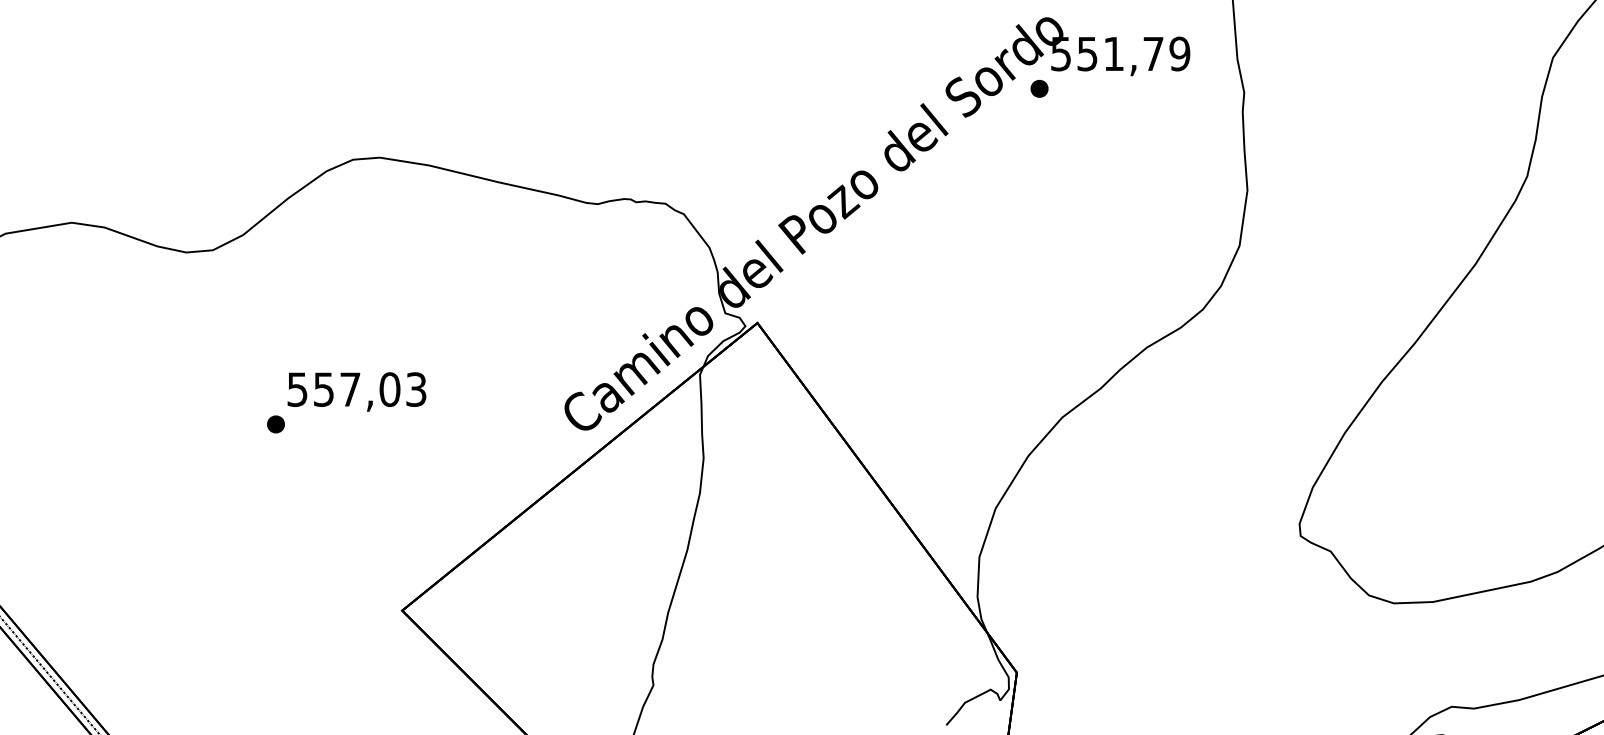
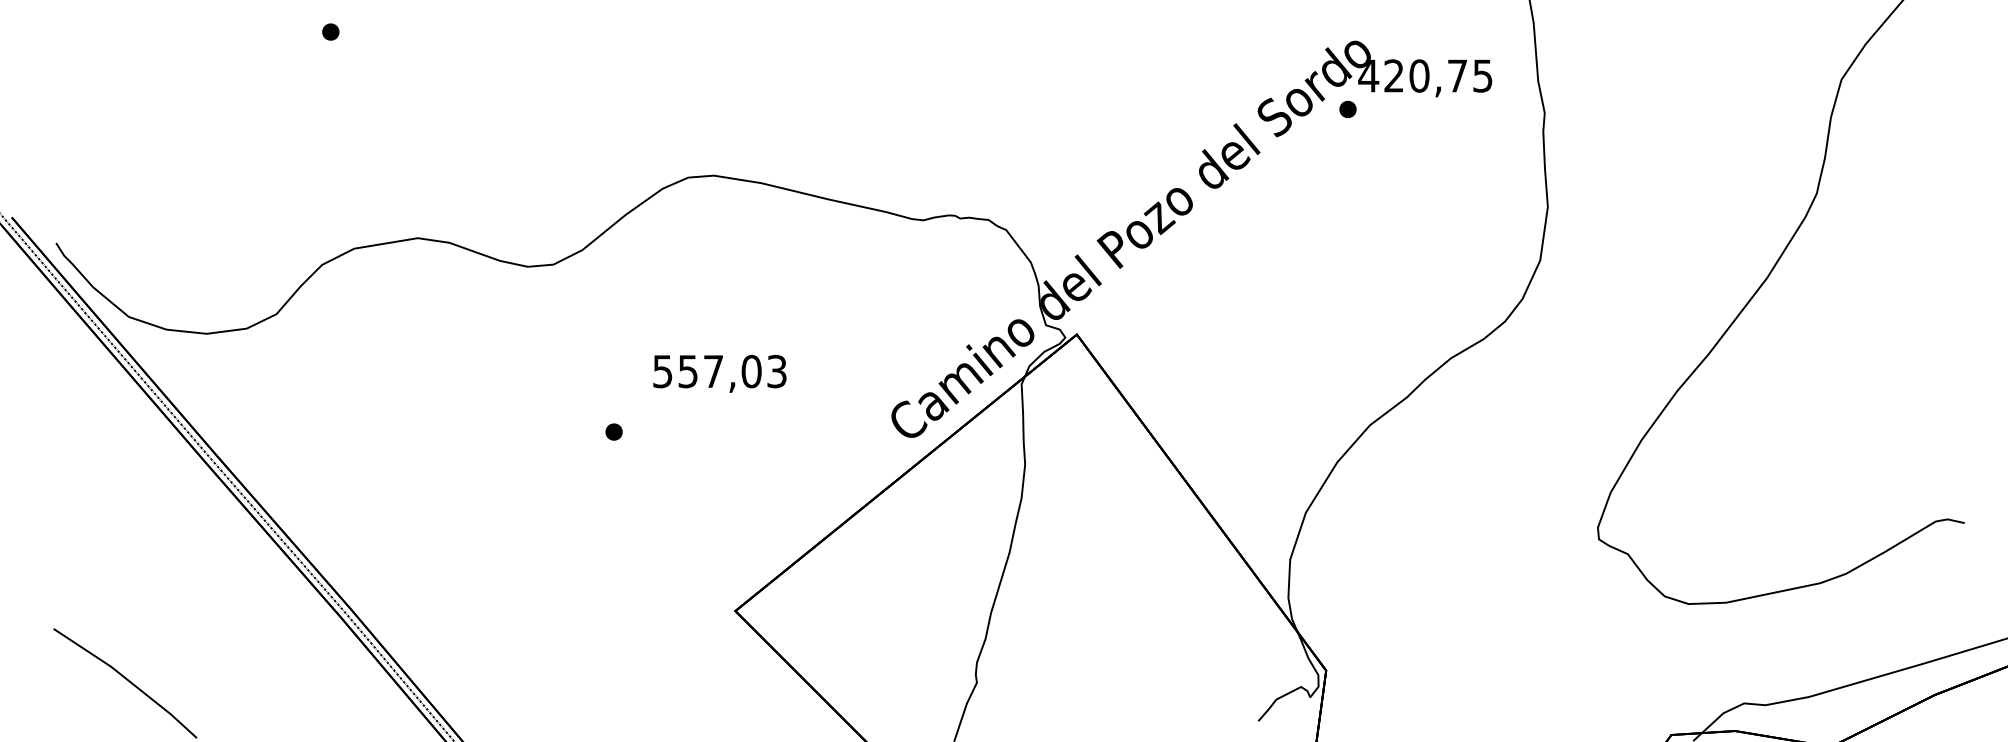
text: (1120, 53) -> (1425, 75), 551,79 -> 420,75
text: (356, 391) -> (719, 373), moved

